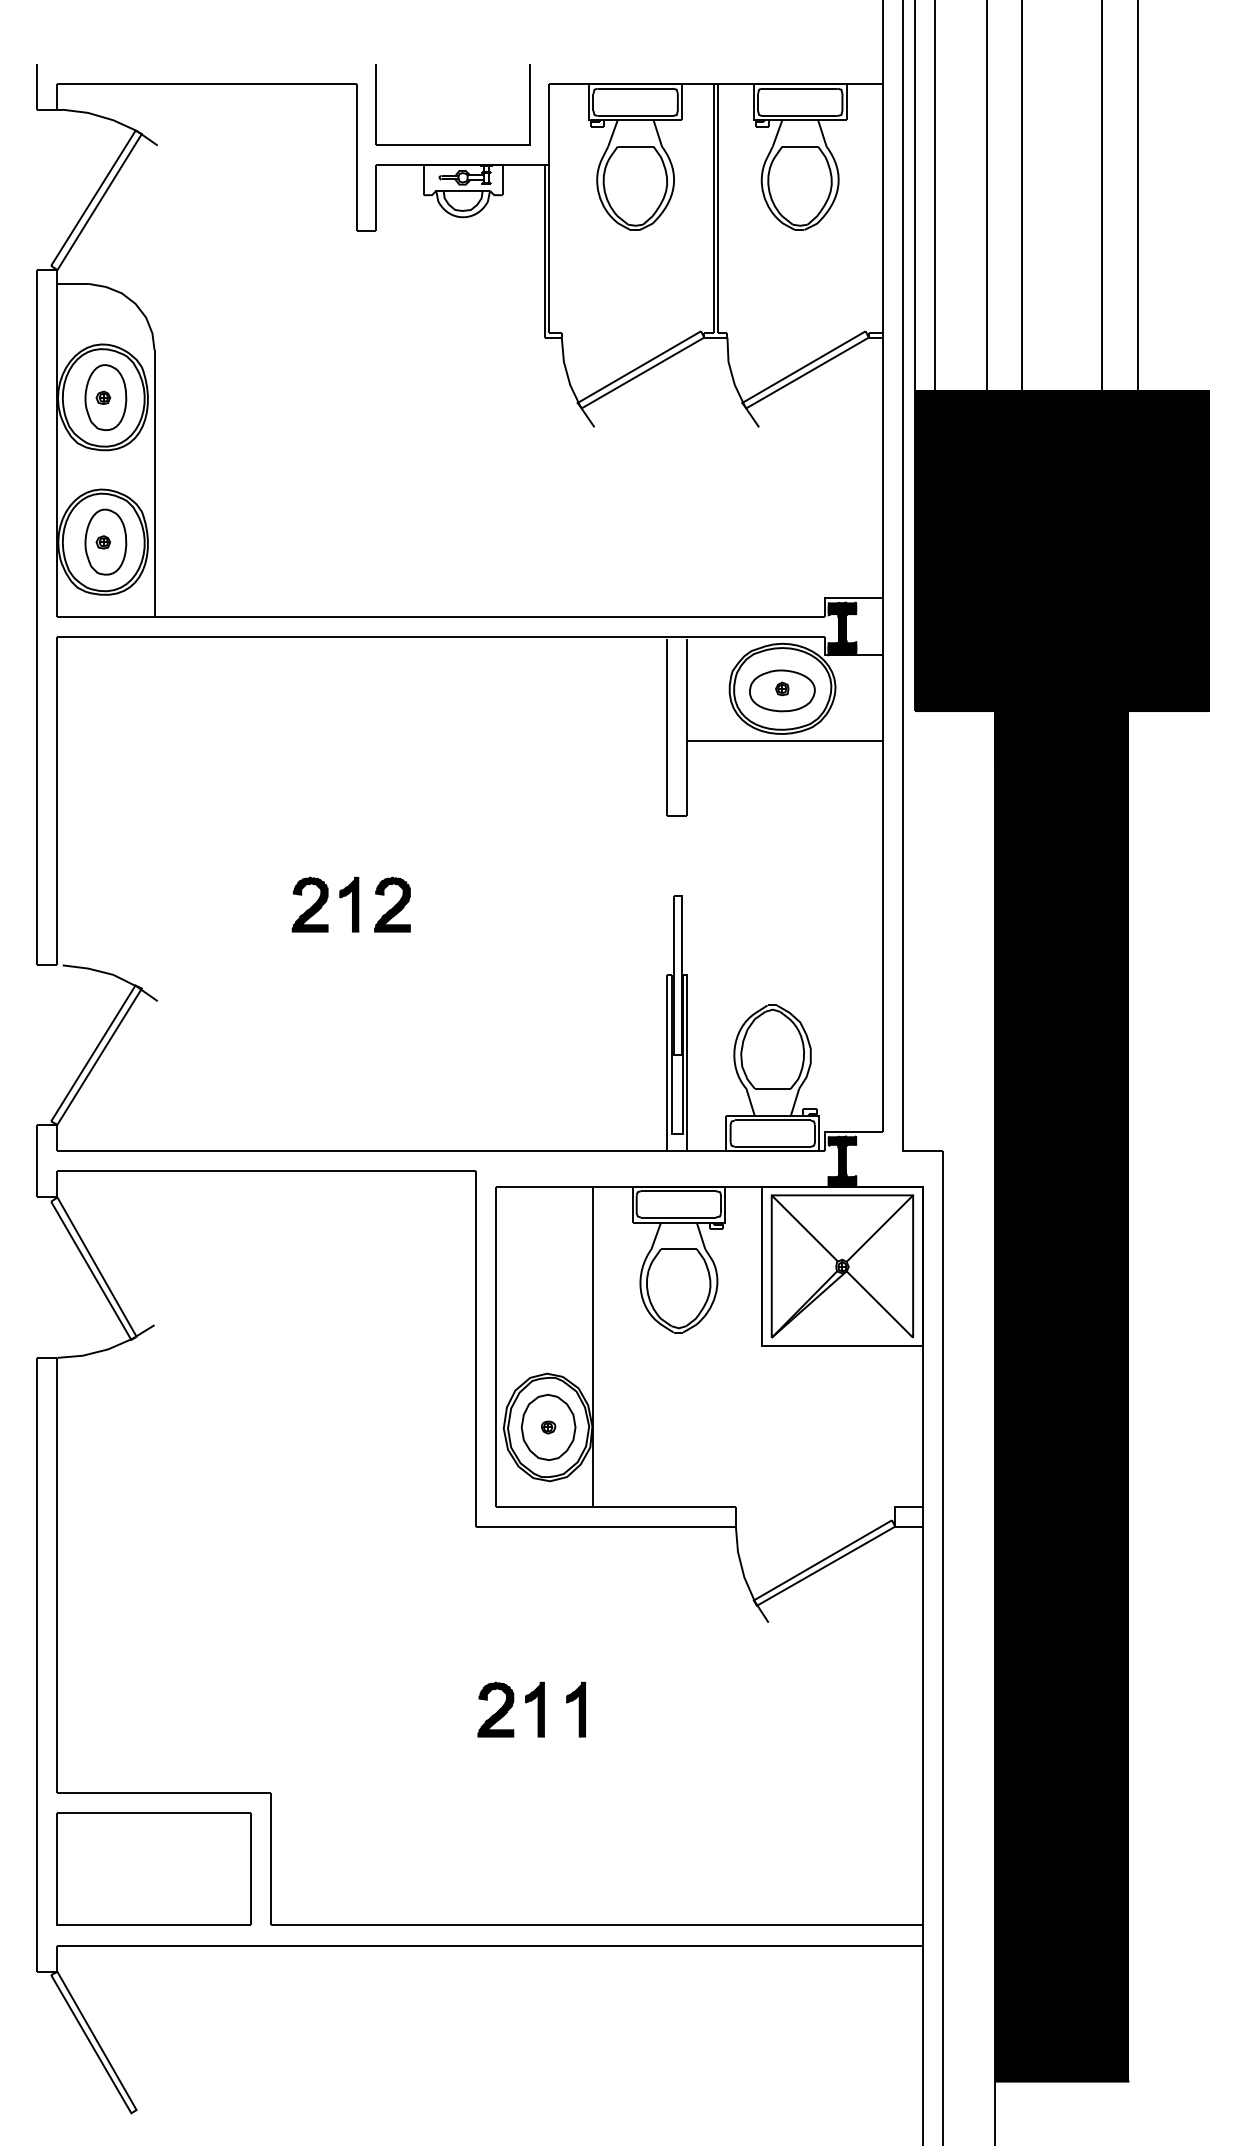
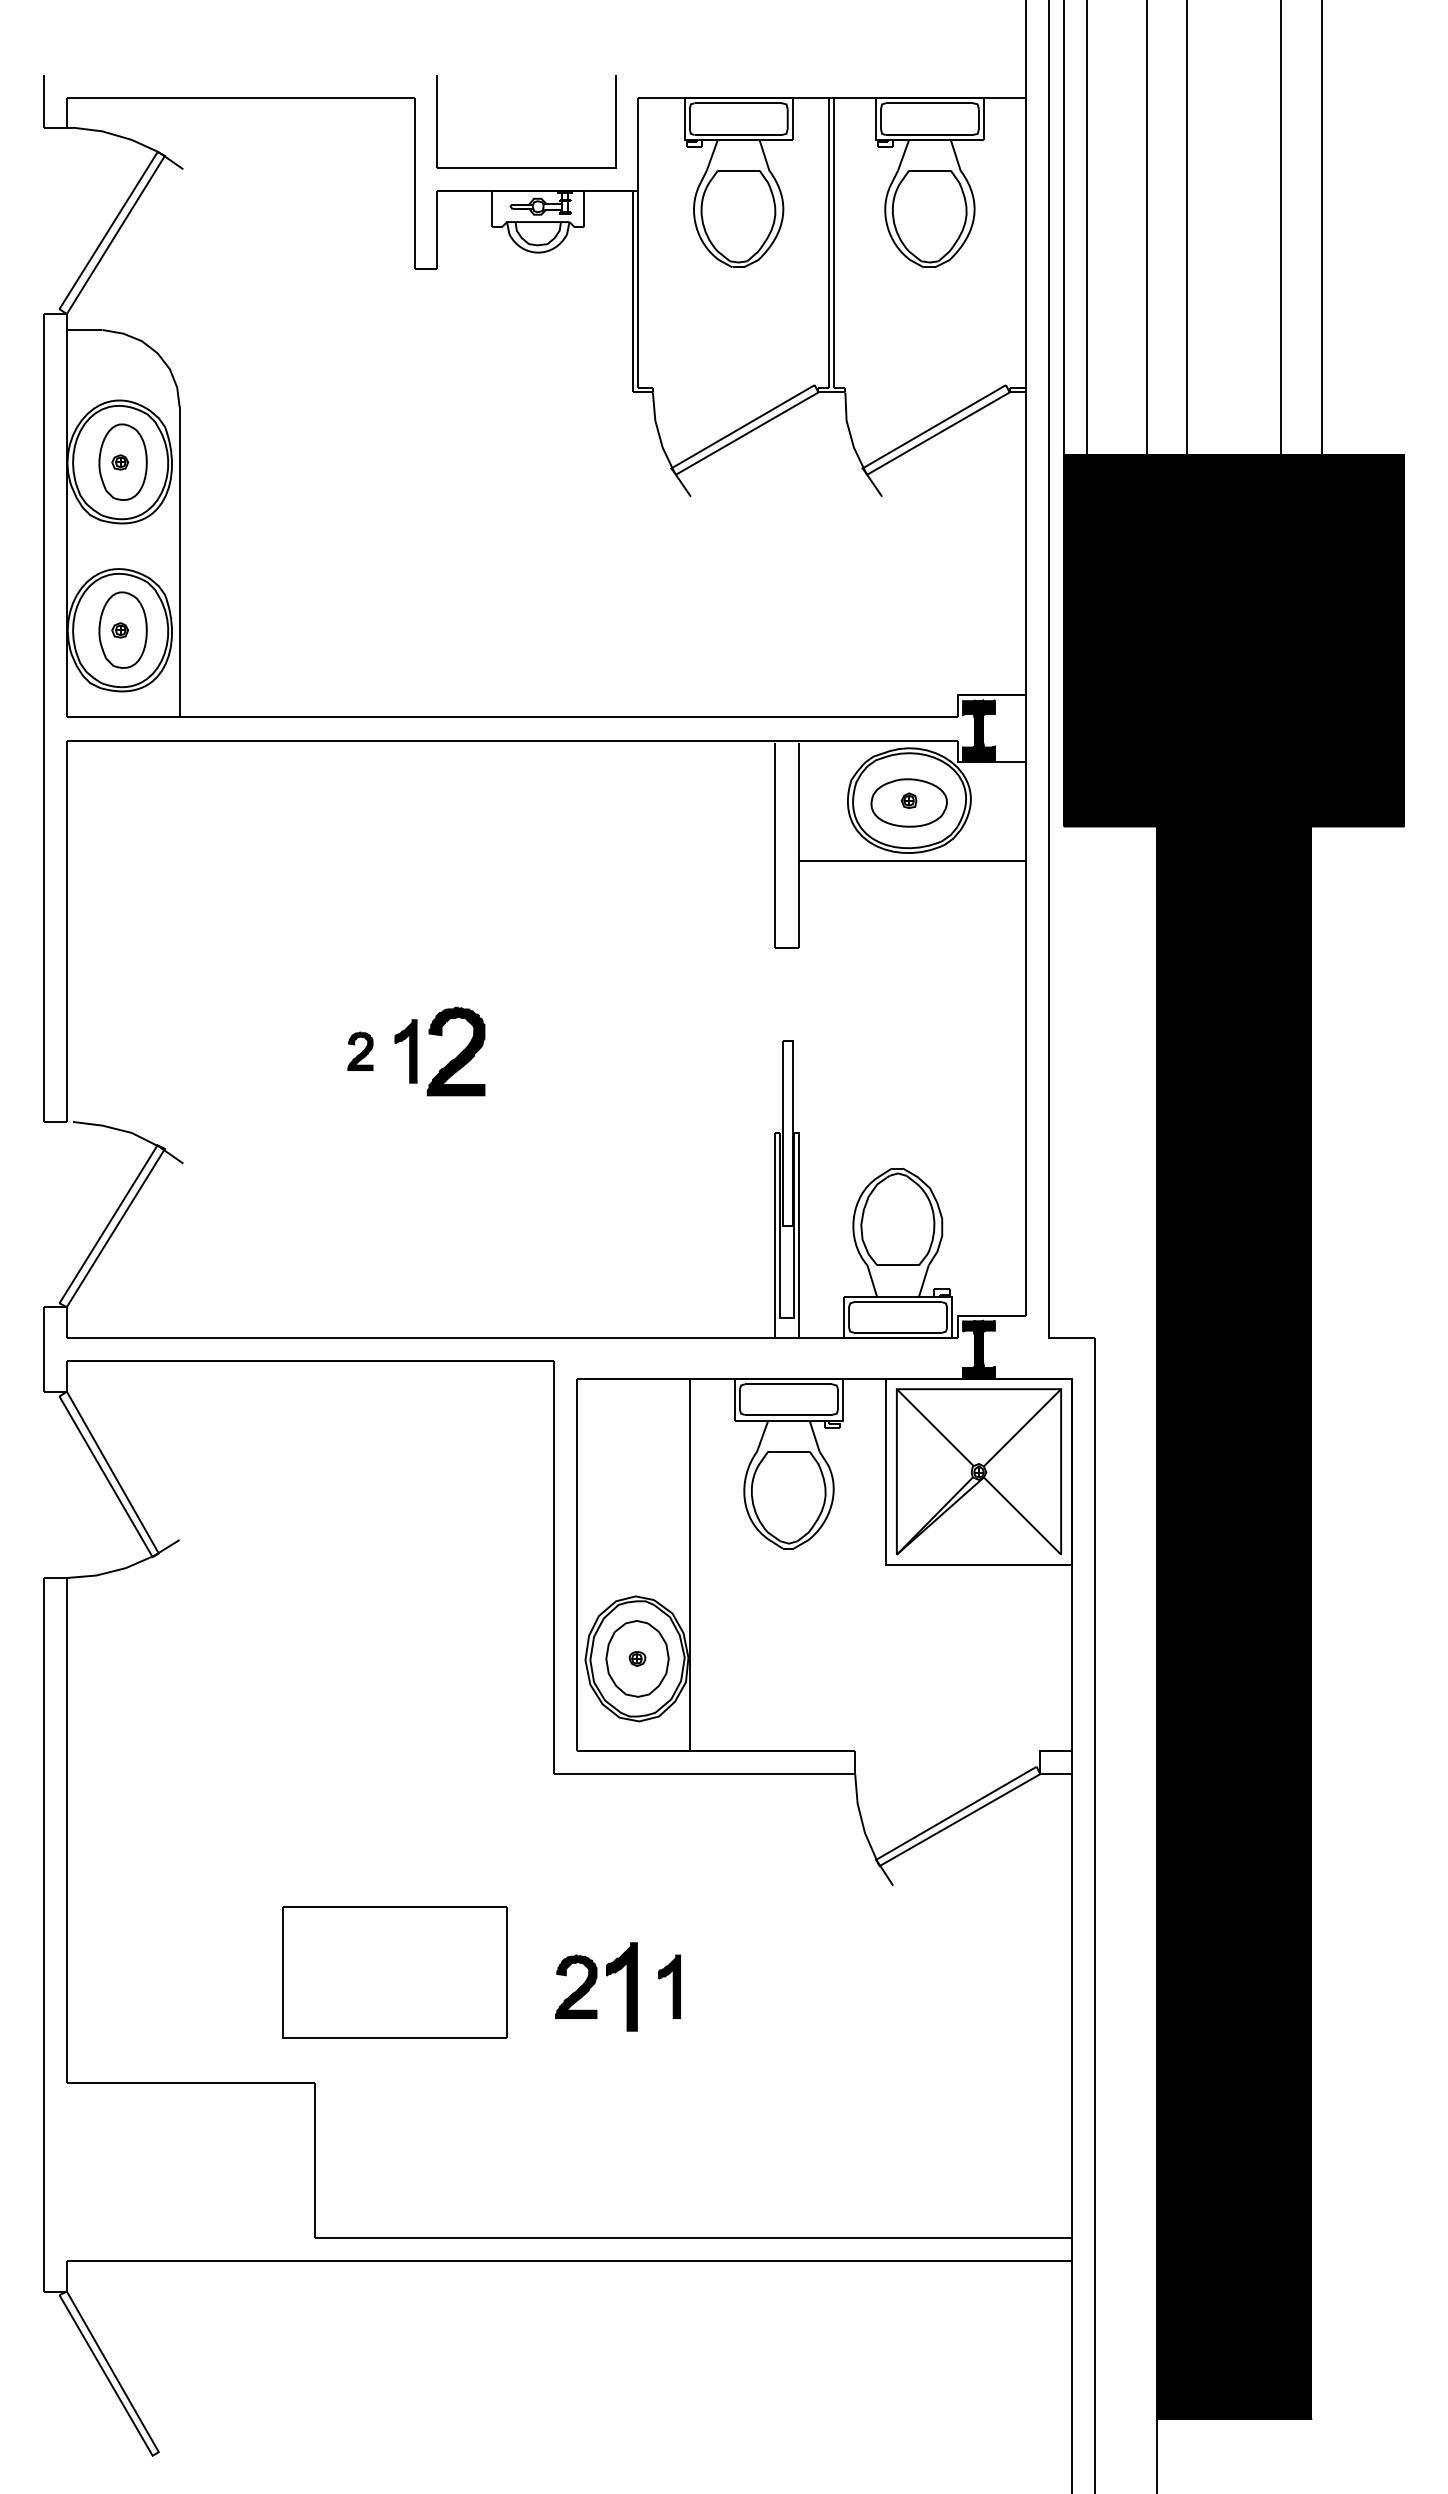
part: (309, 904) -> (359, 1051), size x0.6
part: (392, 904) -> (456, 1051), size x1.4
part: (534, 1709) -> (621, 1986), size x1.4
part: (153, 1868) -> (394, 1971), moved

